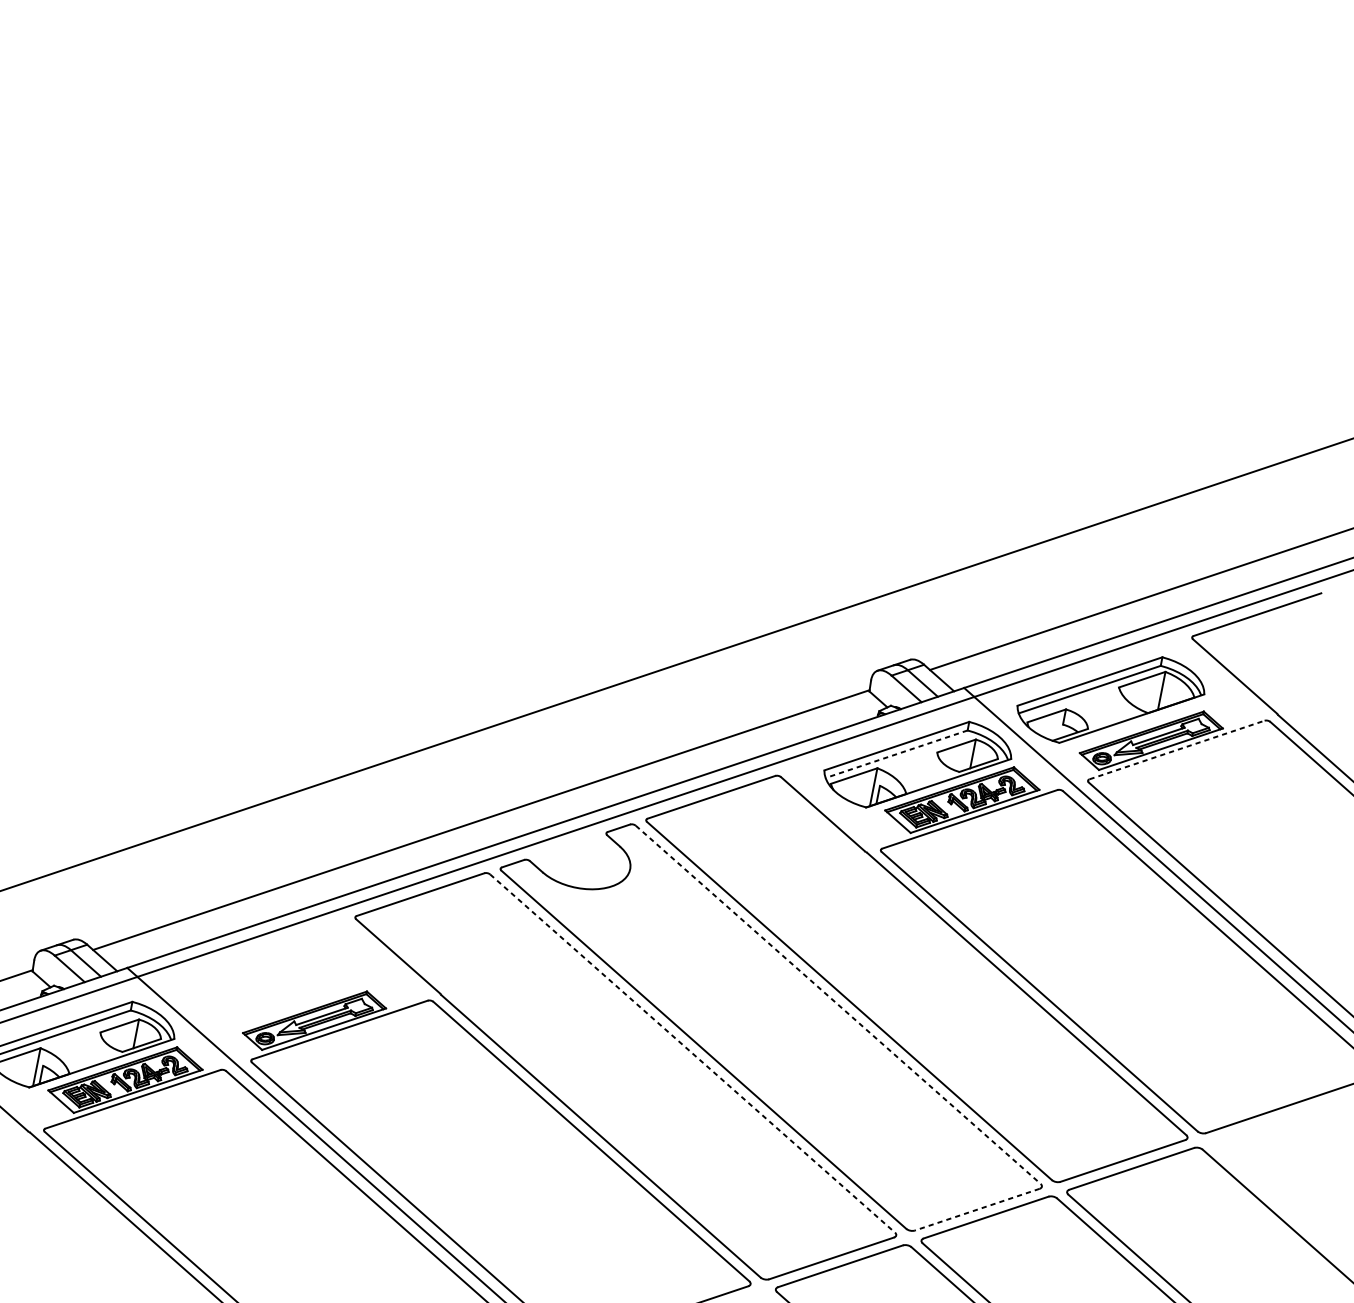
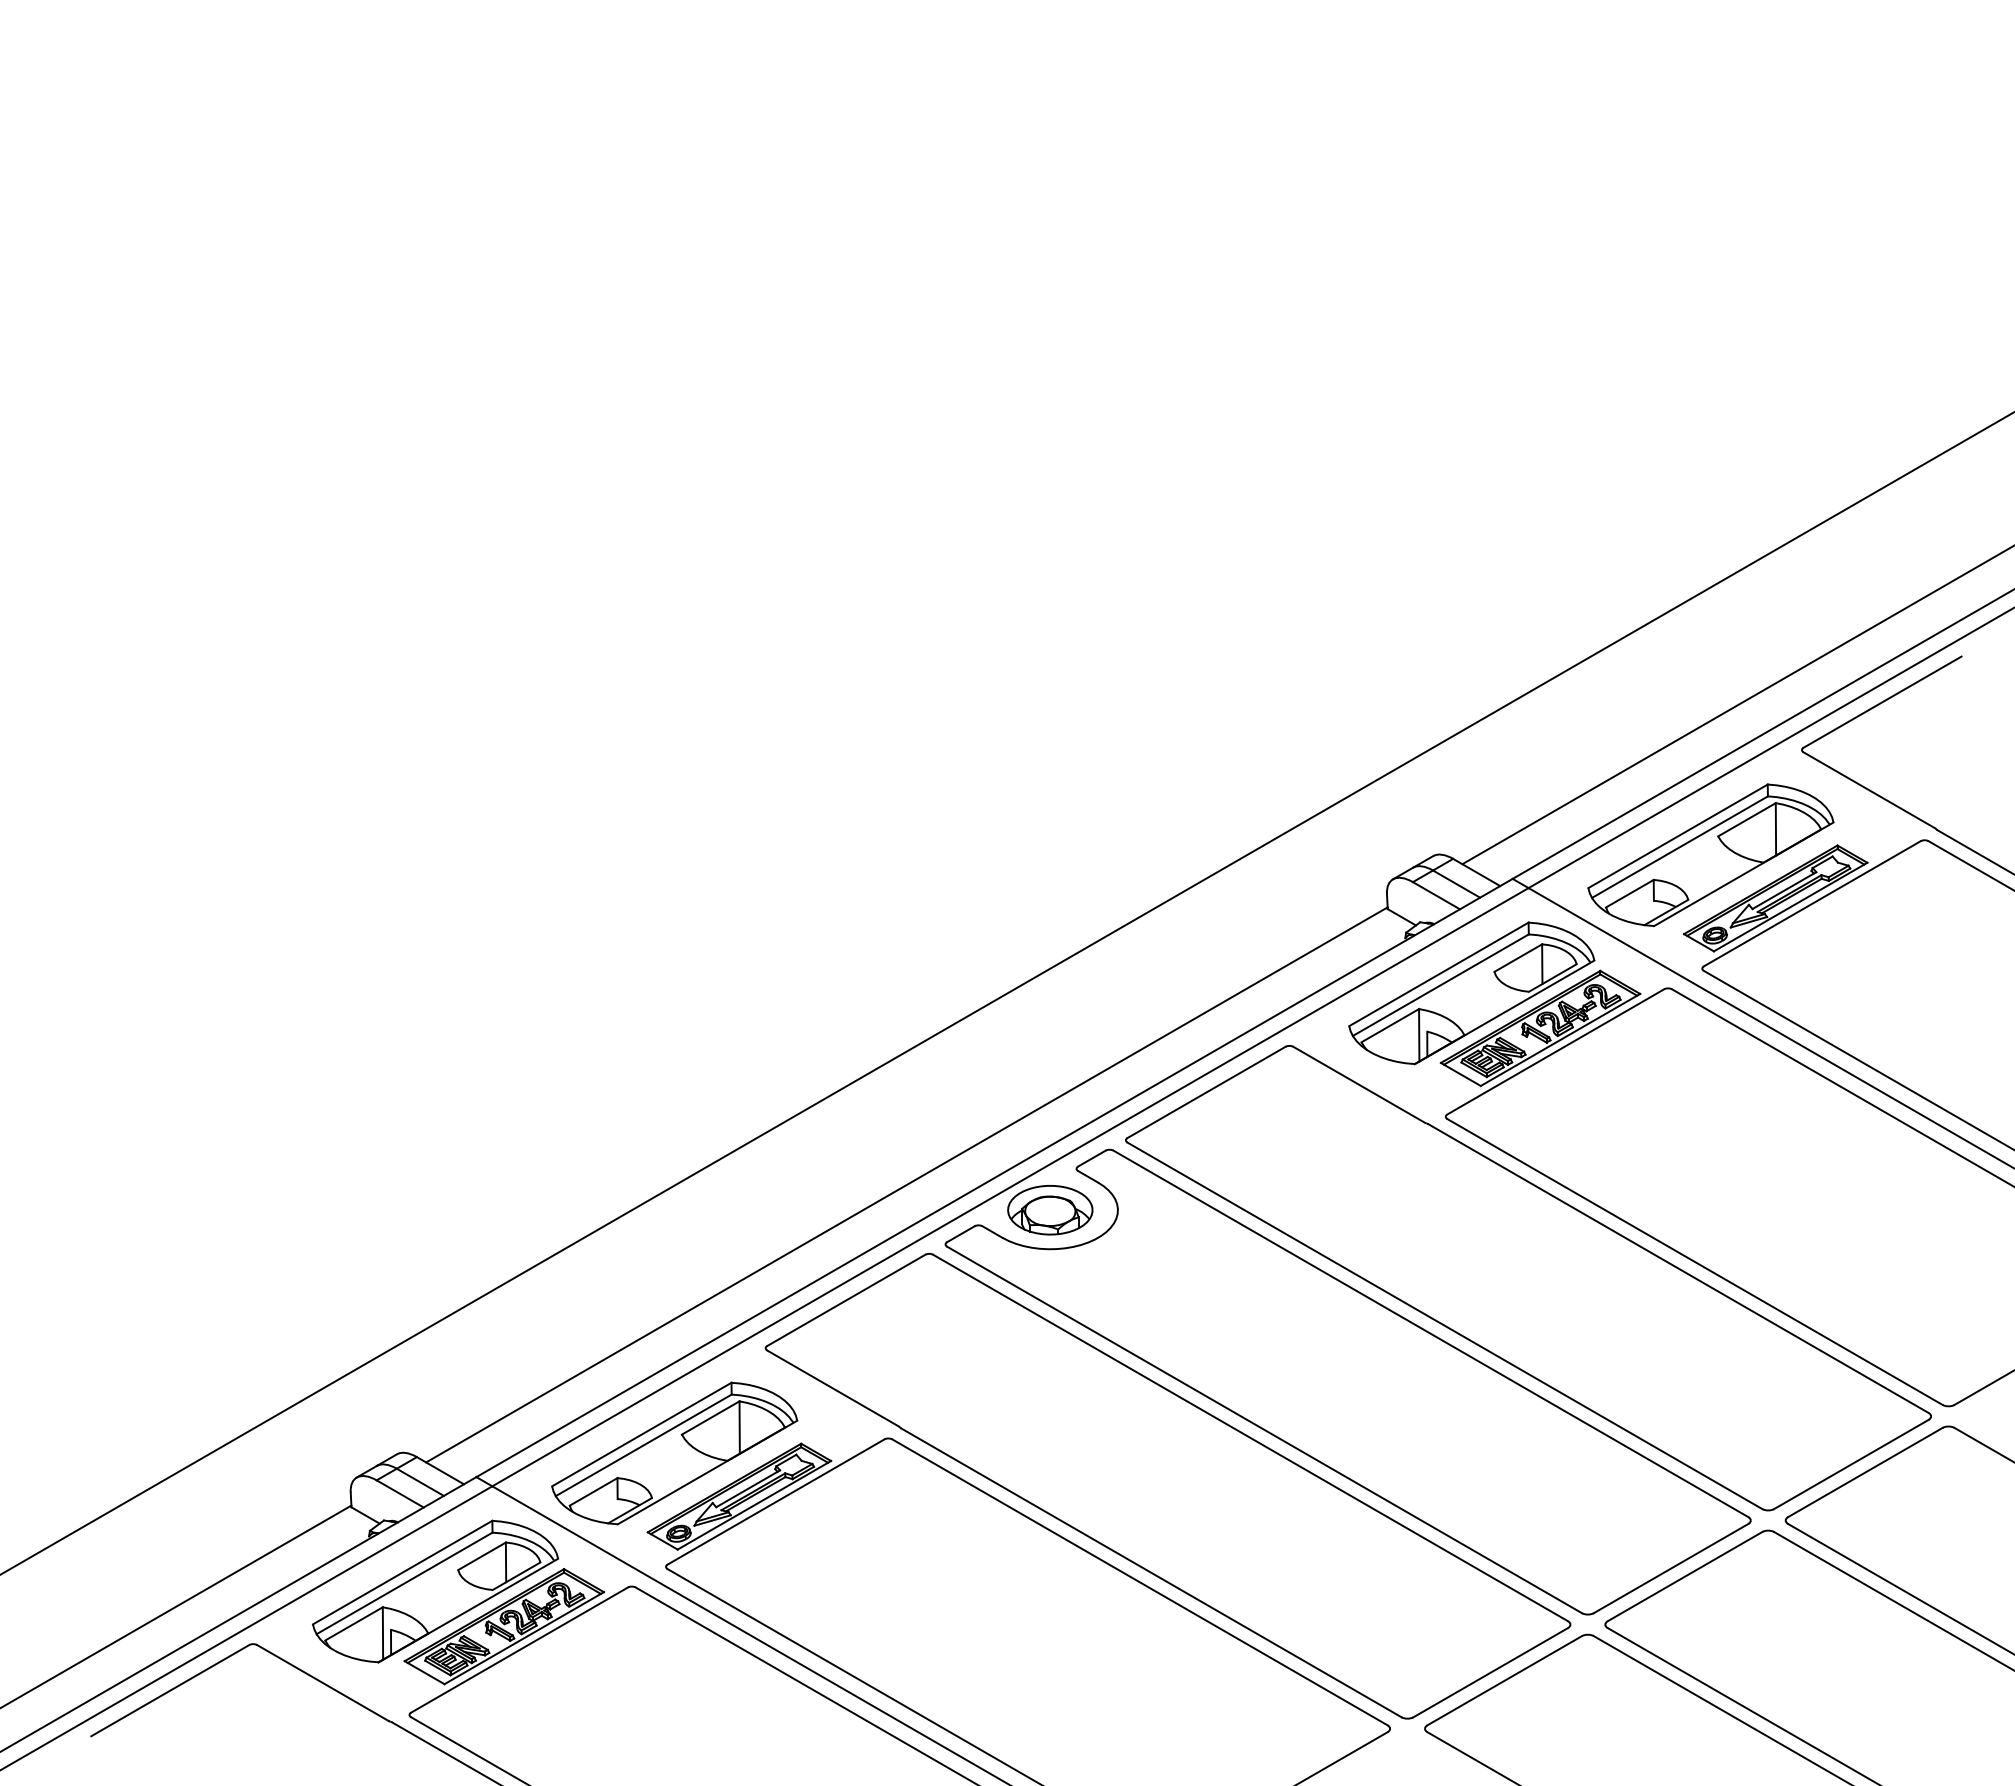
line: (1177, 749) -> (1812, 903), dashed -> solid
line: (896, 754) -> (1440, 985), dashed -> solid
part: (581, 859) -> (1050, 1210), added
part: (273, 980) -> (674, 1453), added
line: (838, 1005) -> (1431, 1334), dashed -> solid
line: (693, 1054) -> (1251, 1438), dashed -> solid
line: (976, 1209) -> (1670, 1568), dashed -> solid

